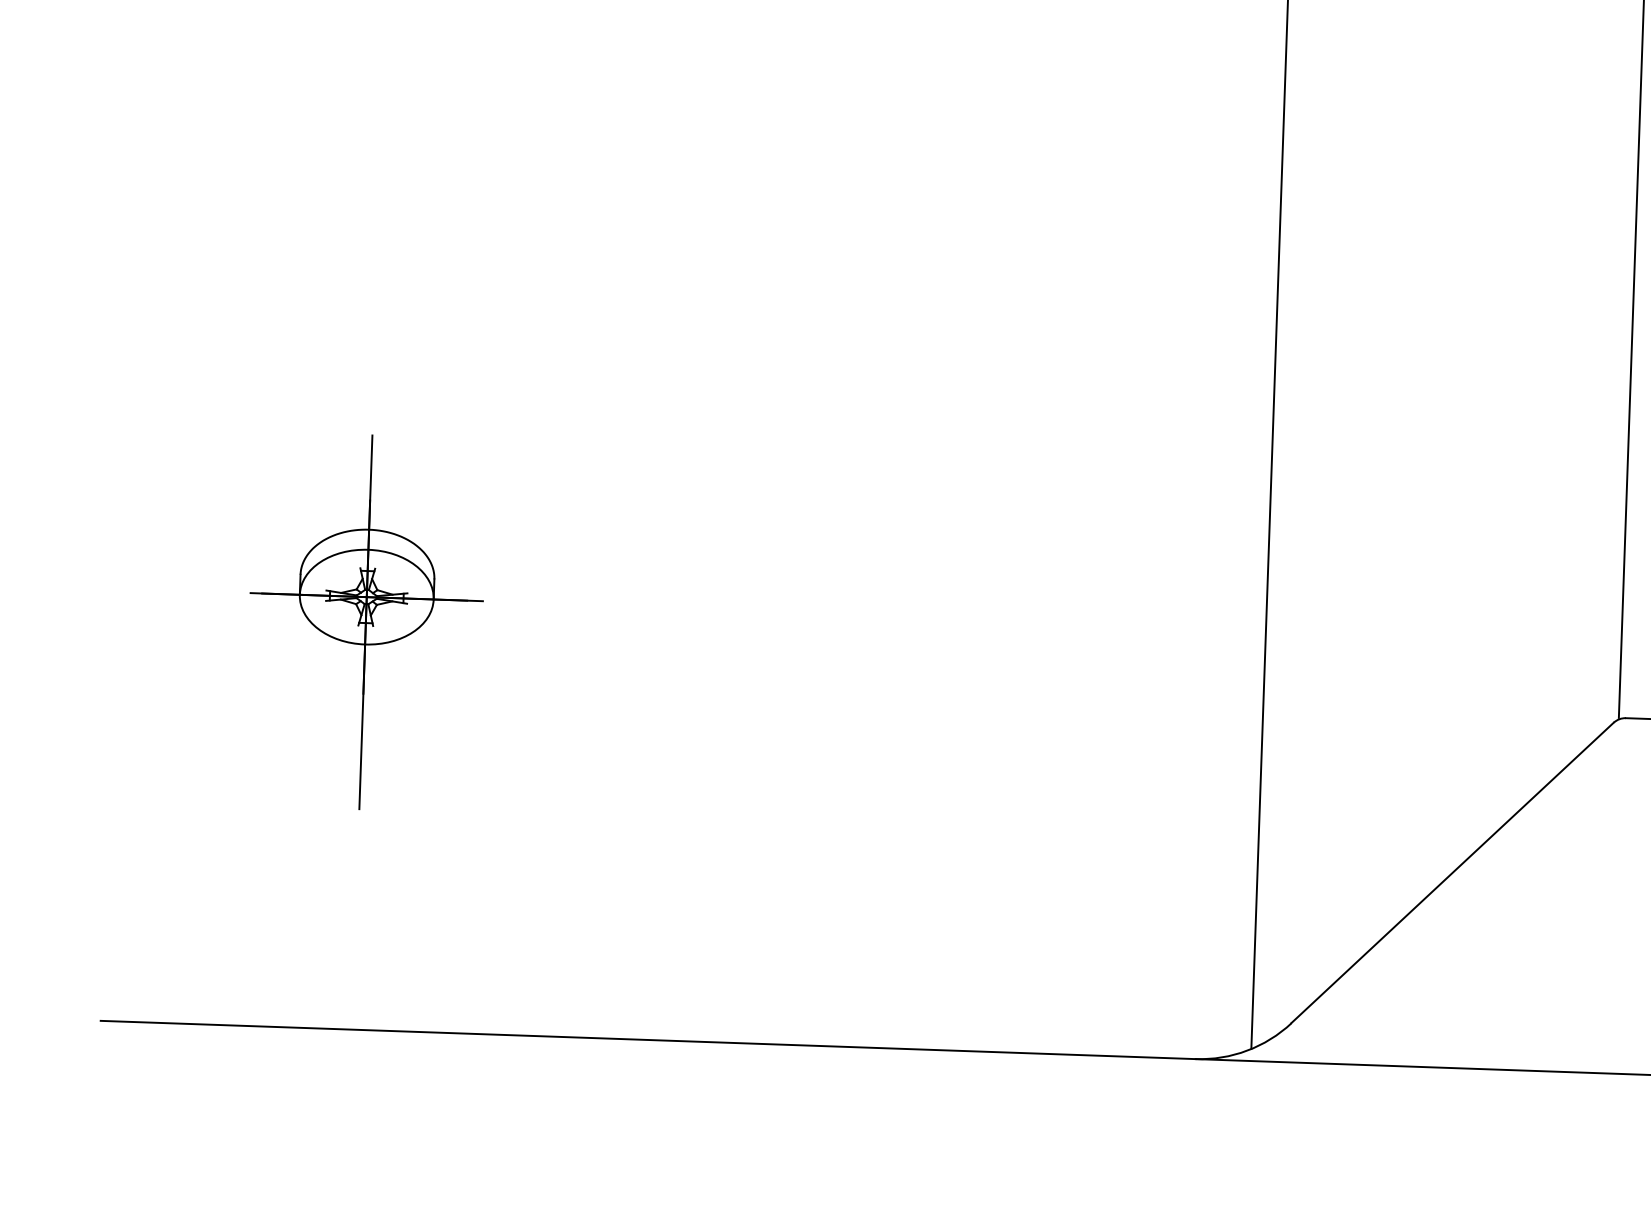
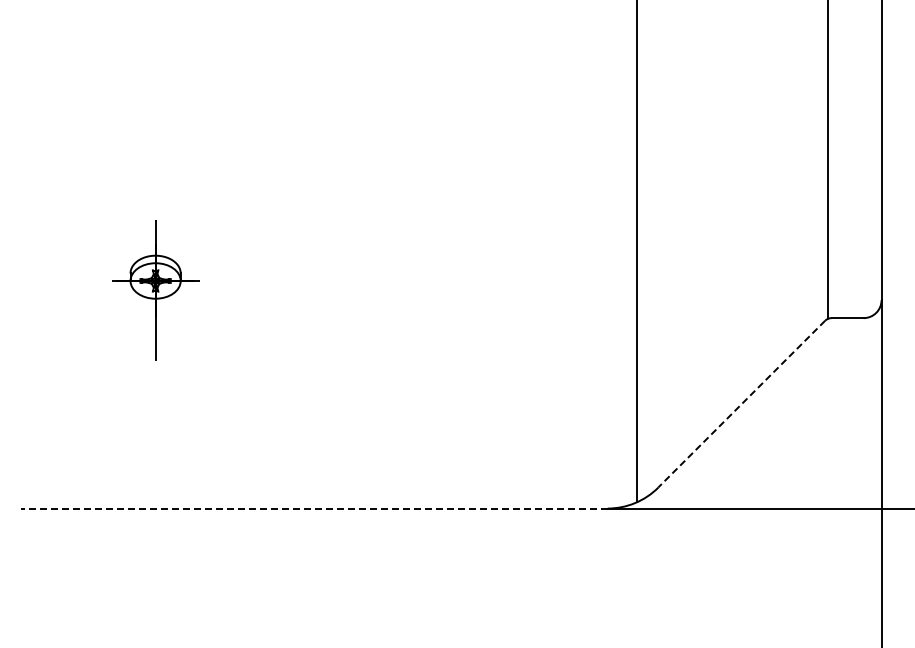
part: (365, 622) -> (155, 290), size x0.7
line: (1452, 873) -> (741, 404), solid -> dashed
line: (646, 1039) -> (313, 508), solid -> dashed

